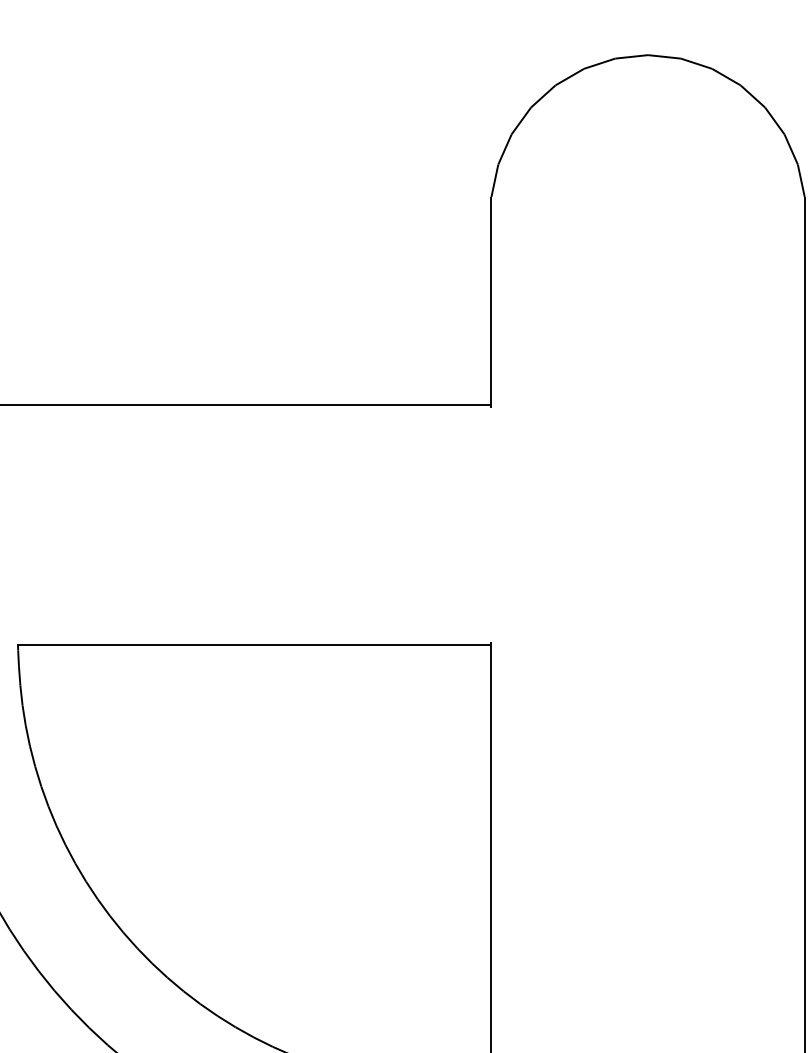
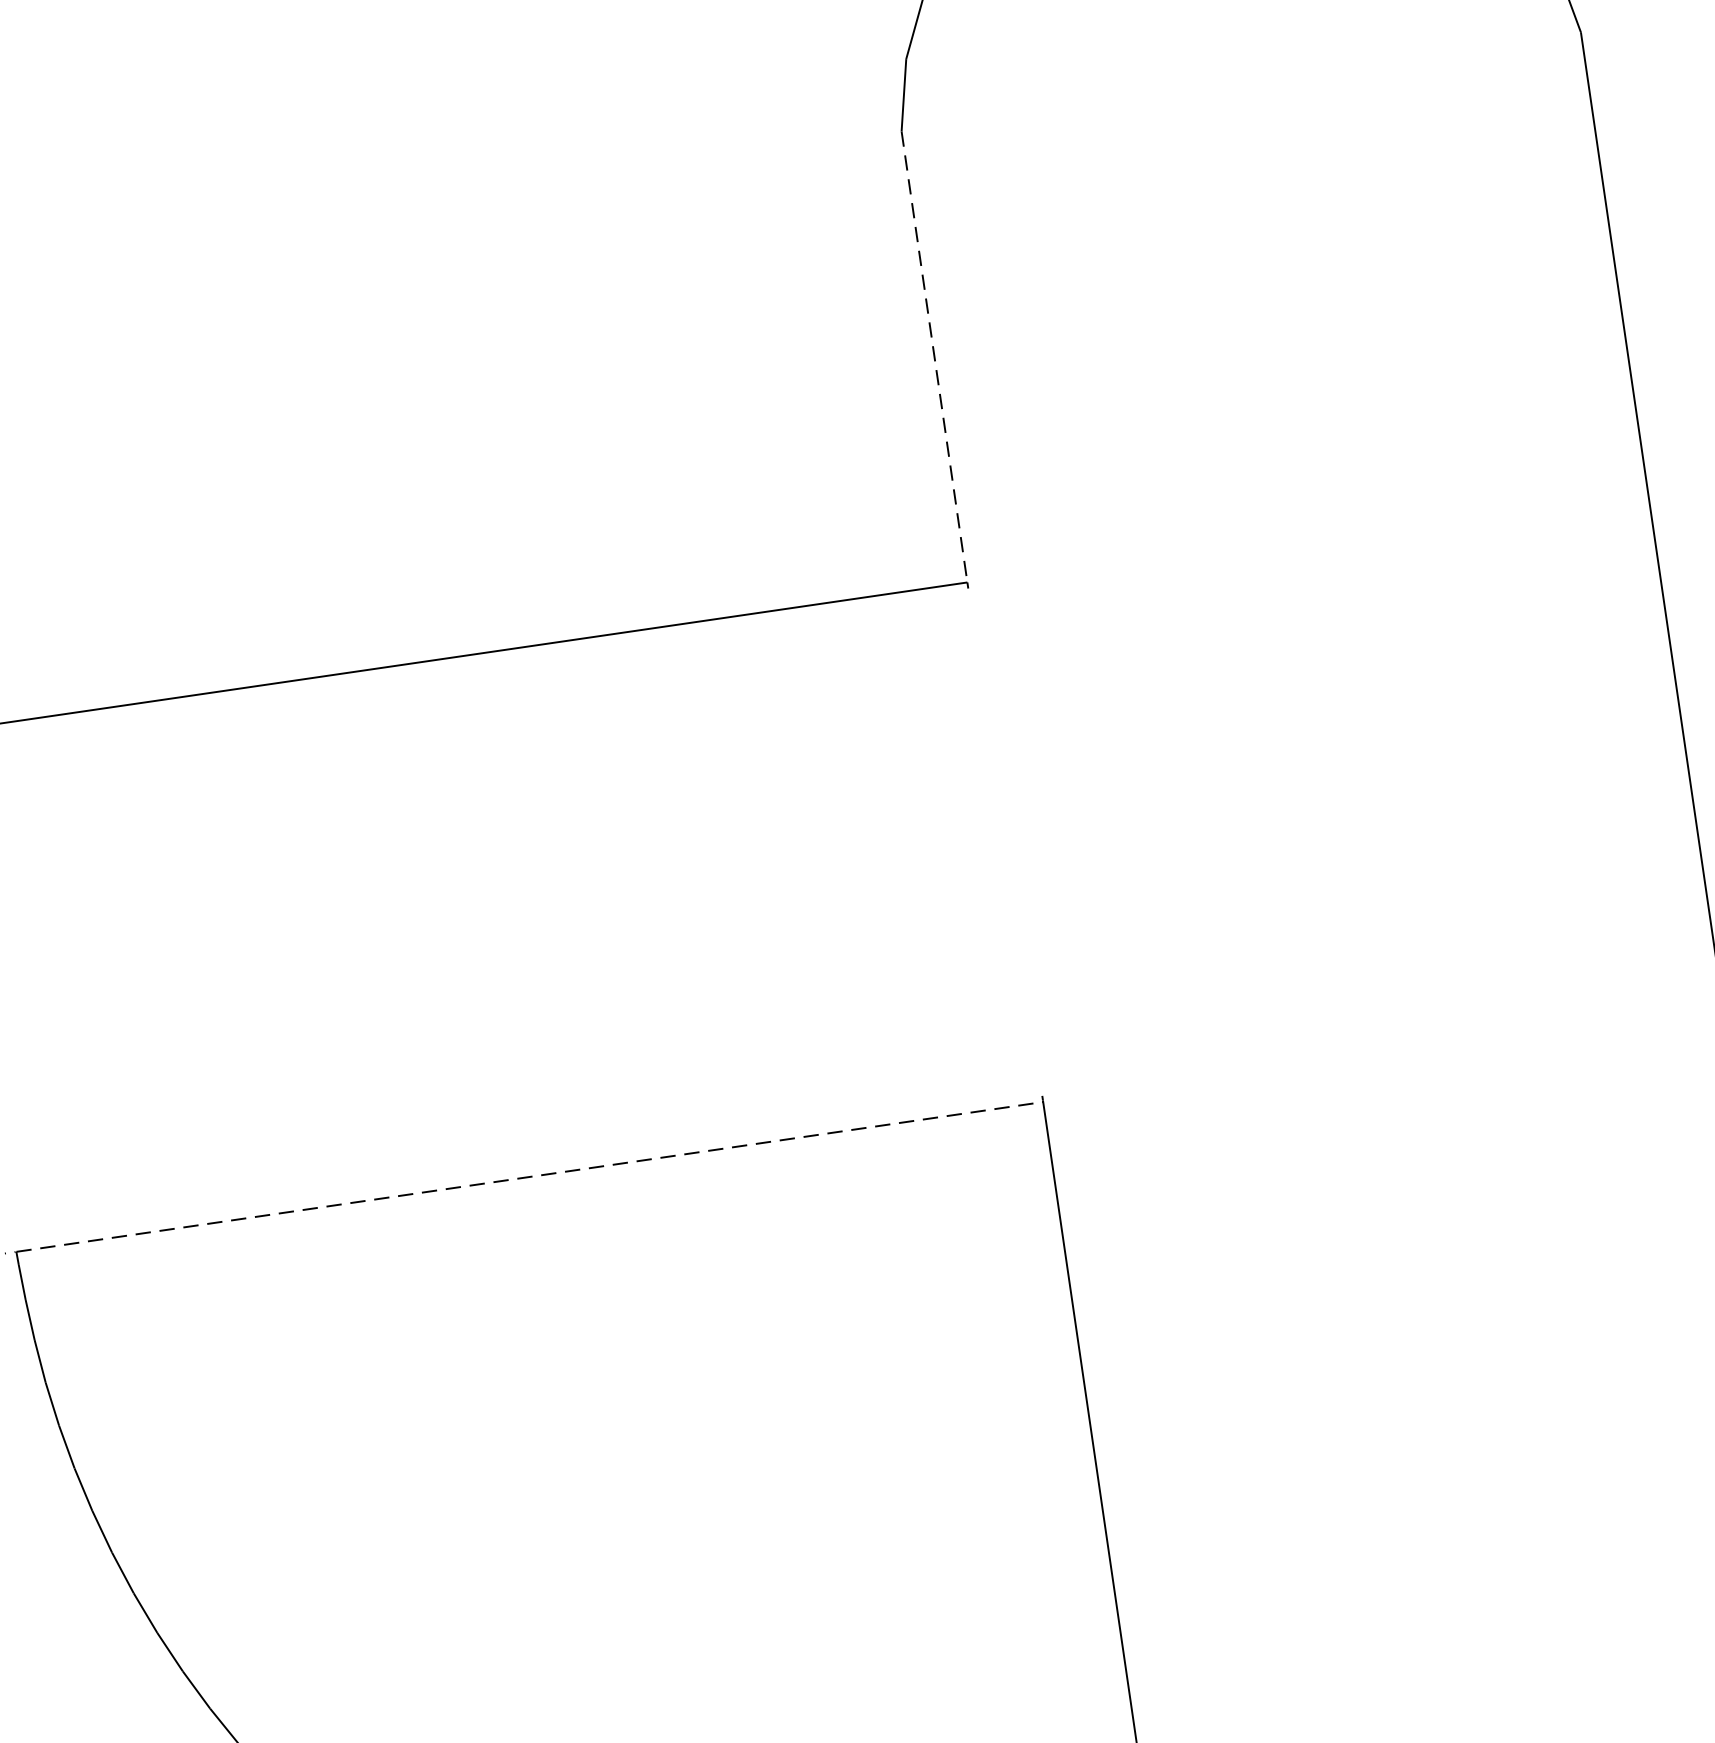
line: (491, 300) -> (934, 356), solid -> dashed
line: (254, 644) -> (529, 1176), solid -> dashed

